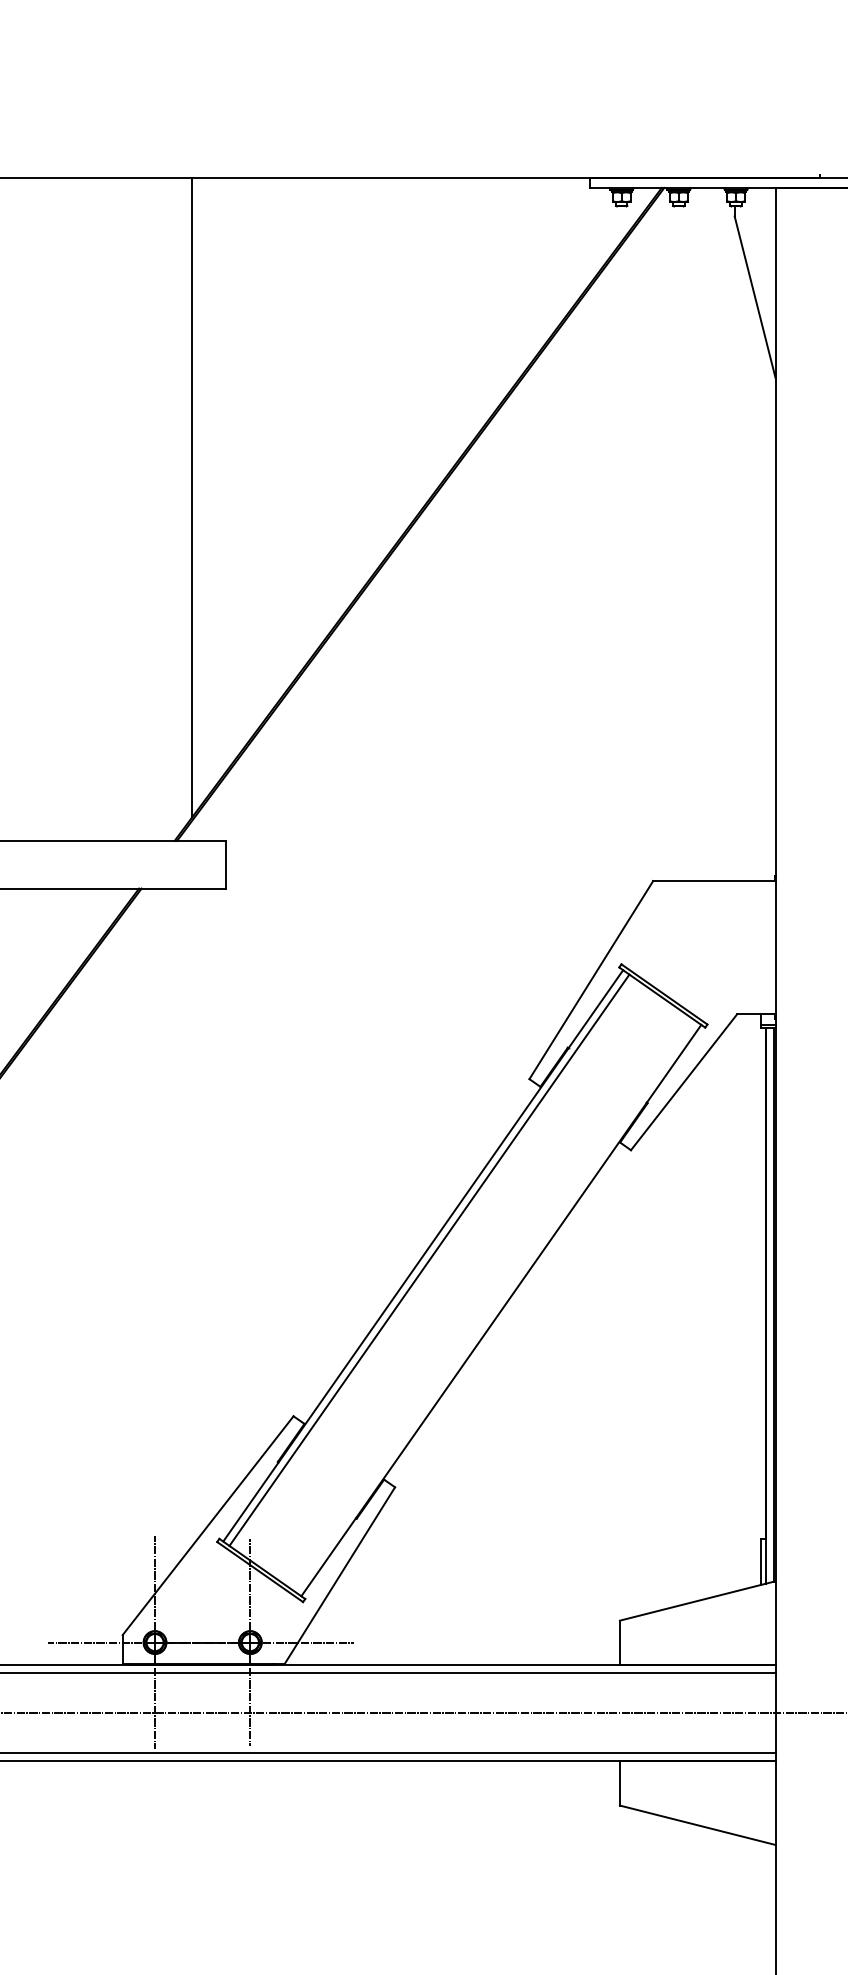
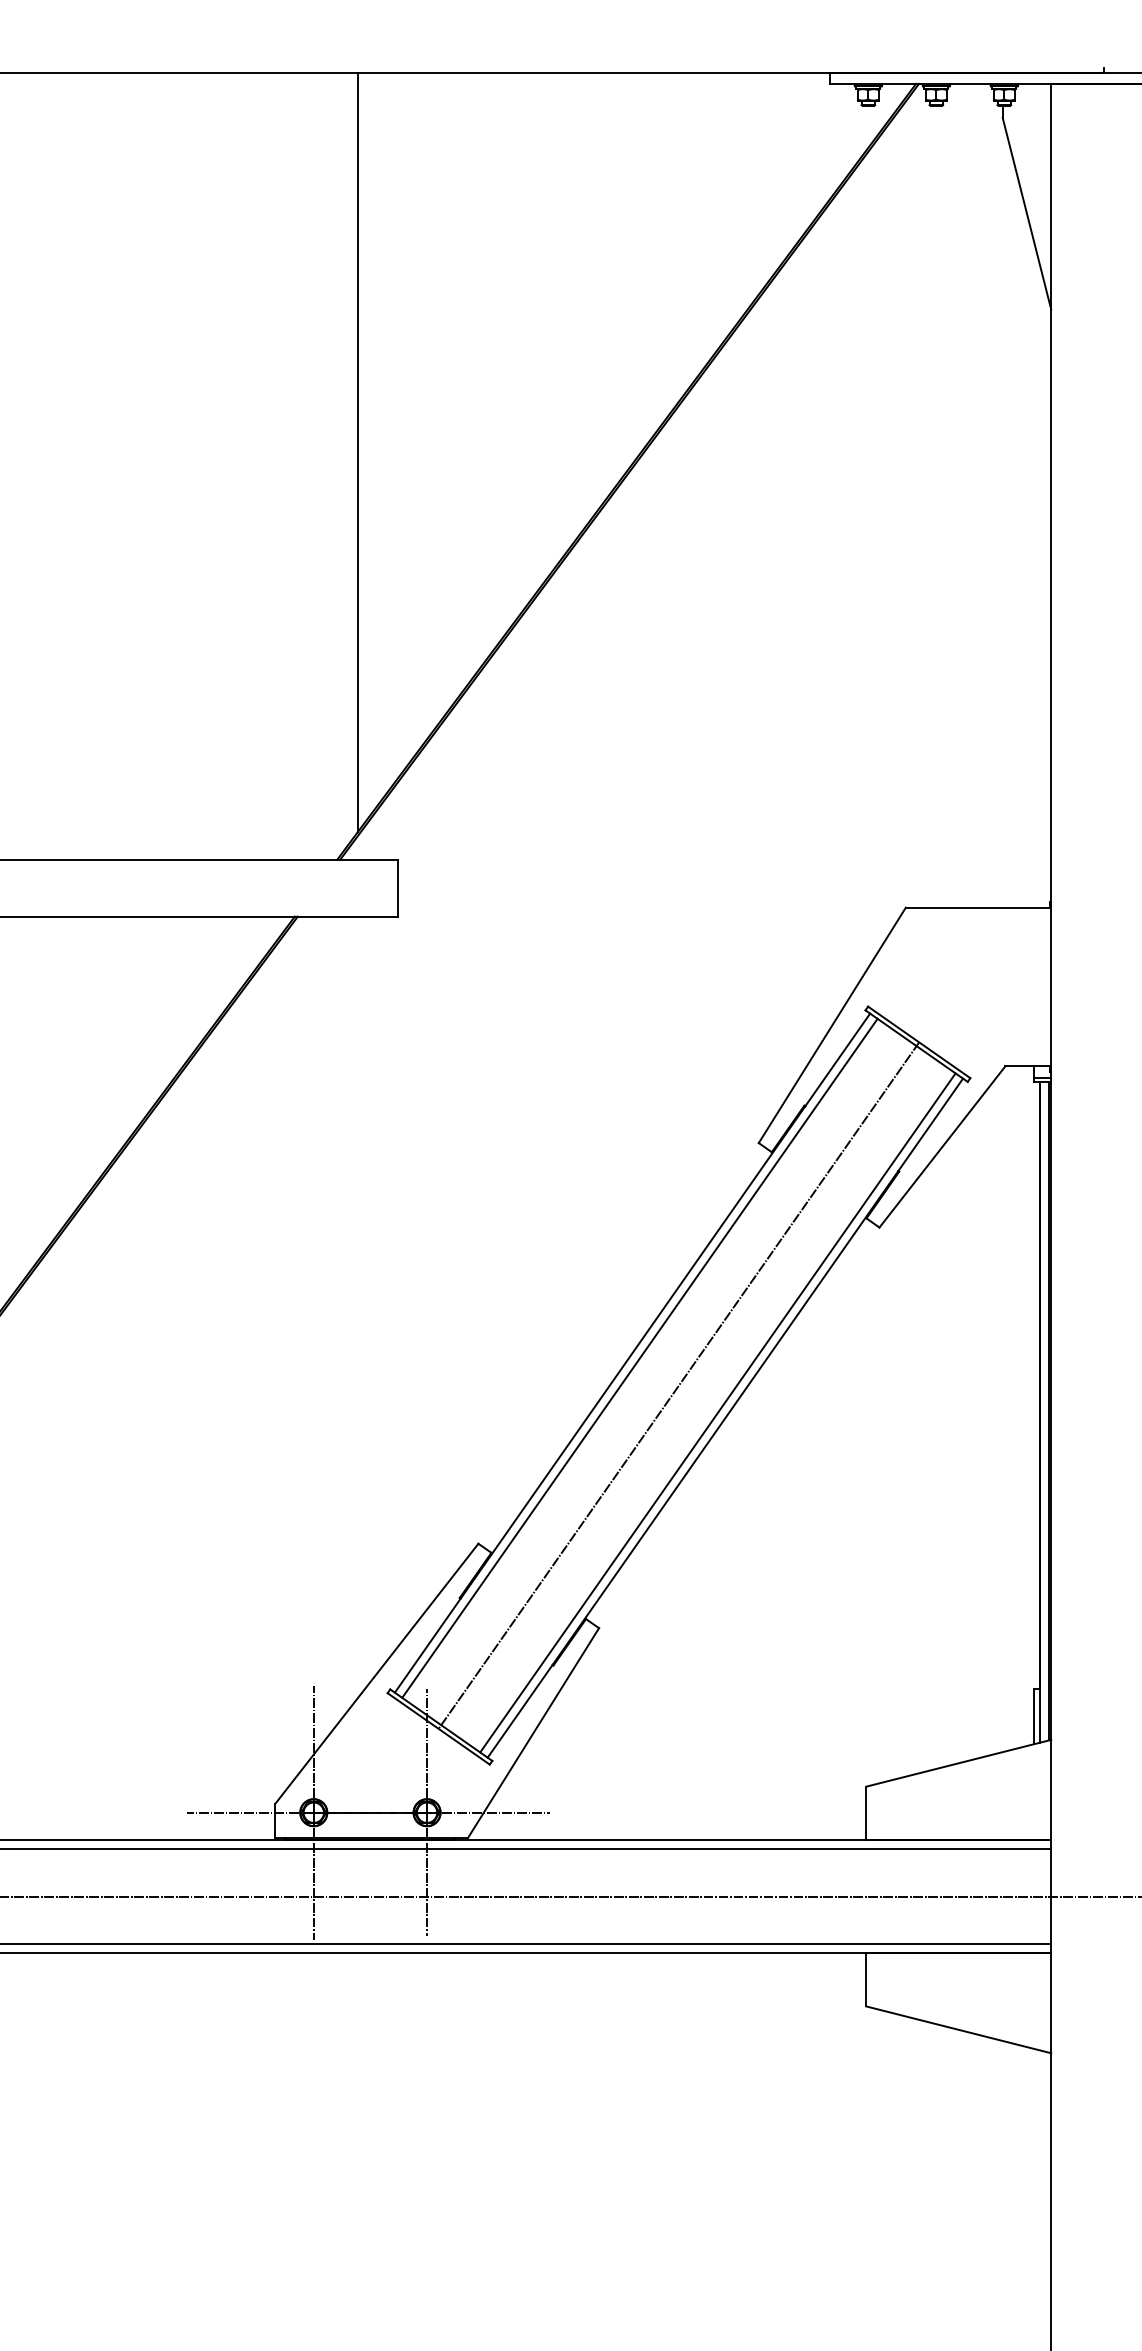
line: (461, 1283) -> (678, 1385), added
line: (494, 1305) -> (717, 1412), added

